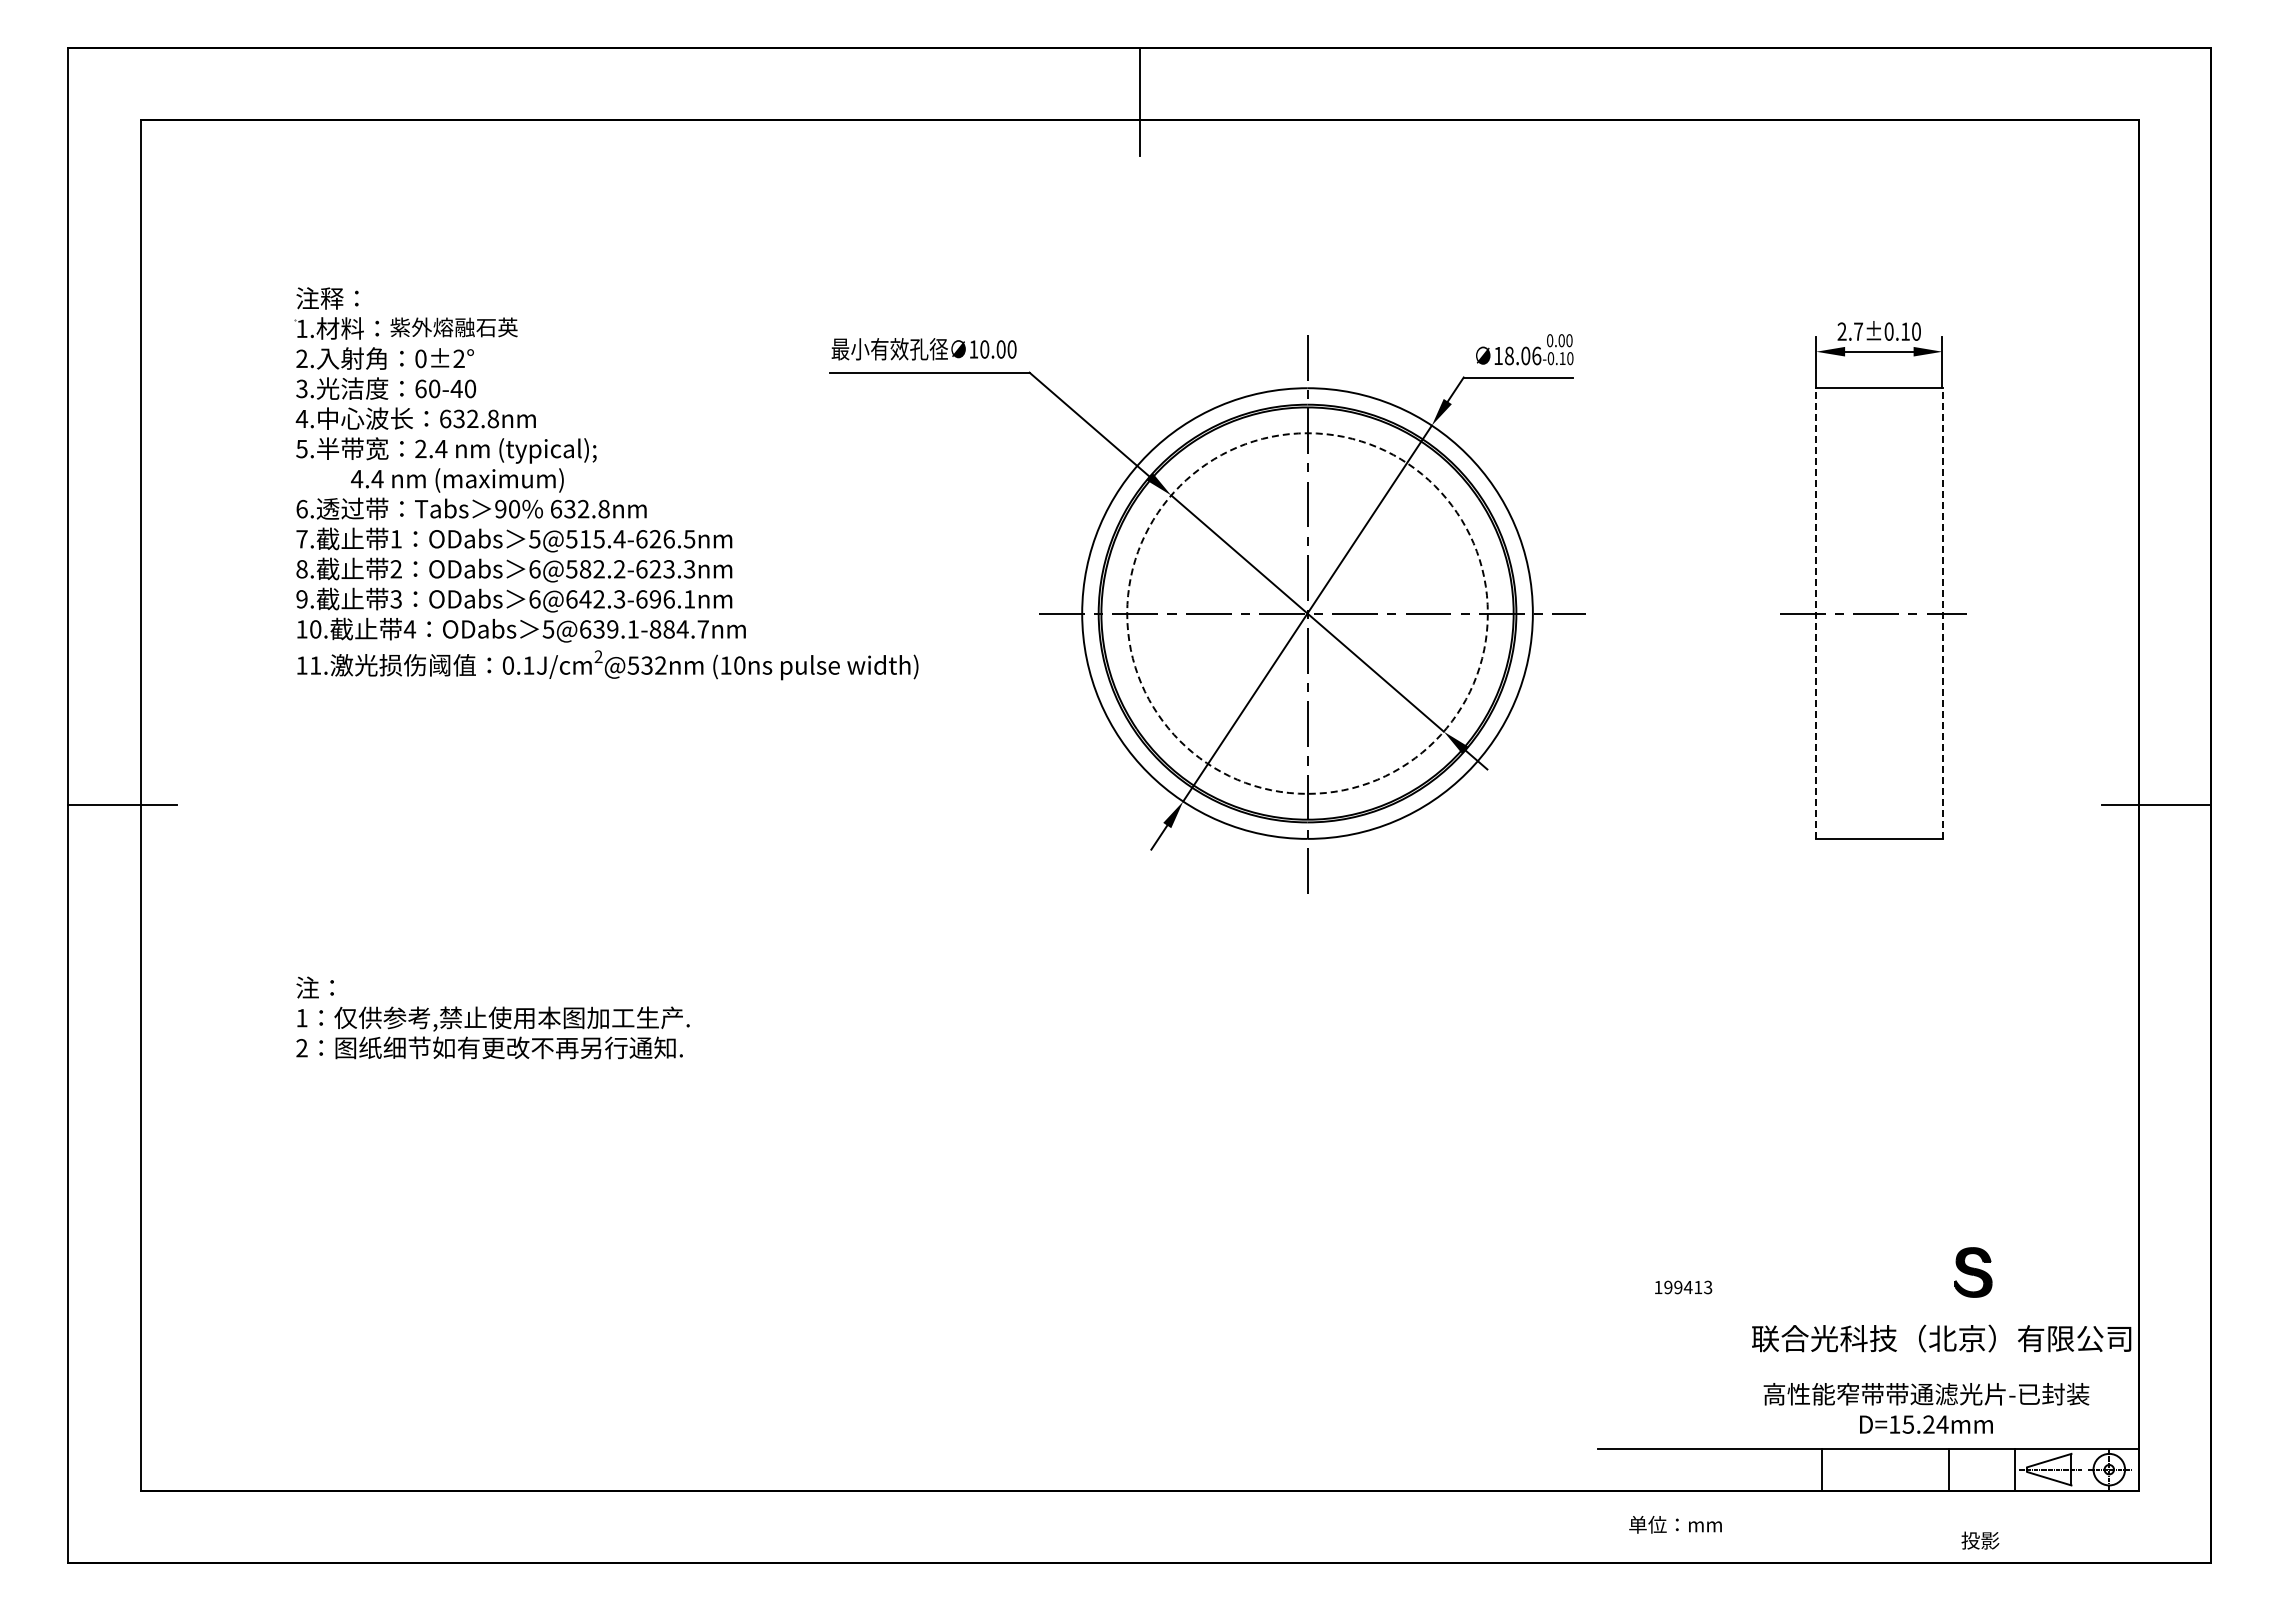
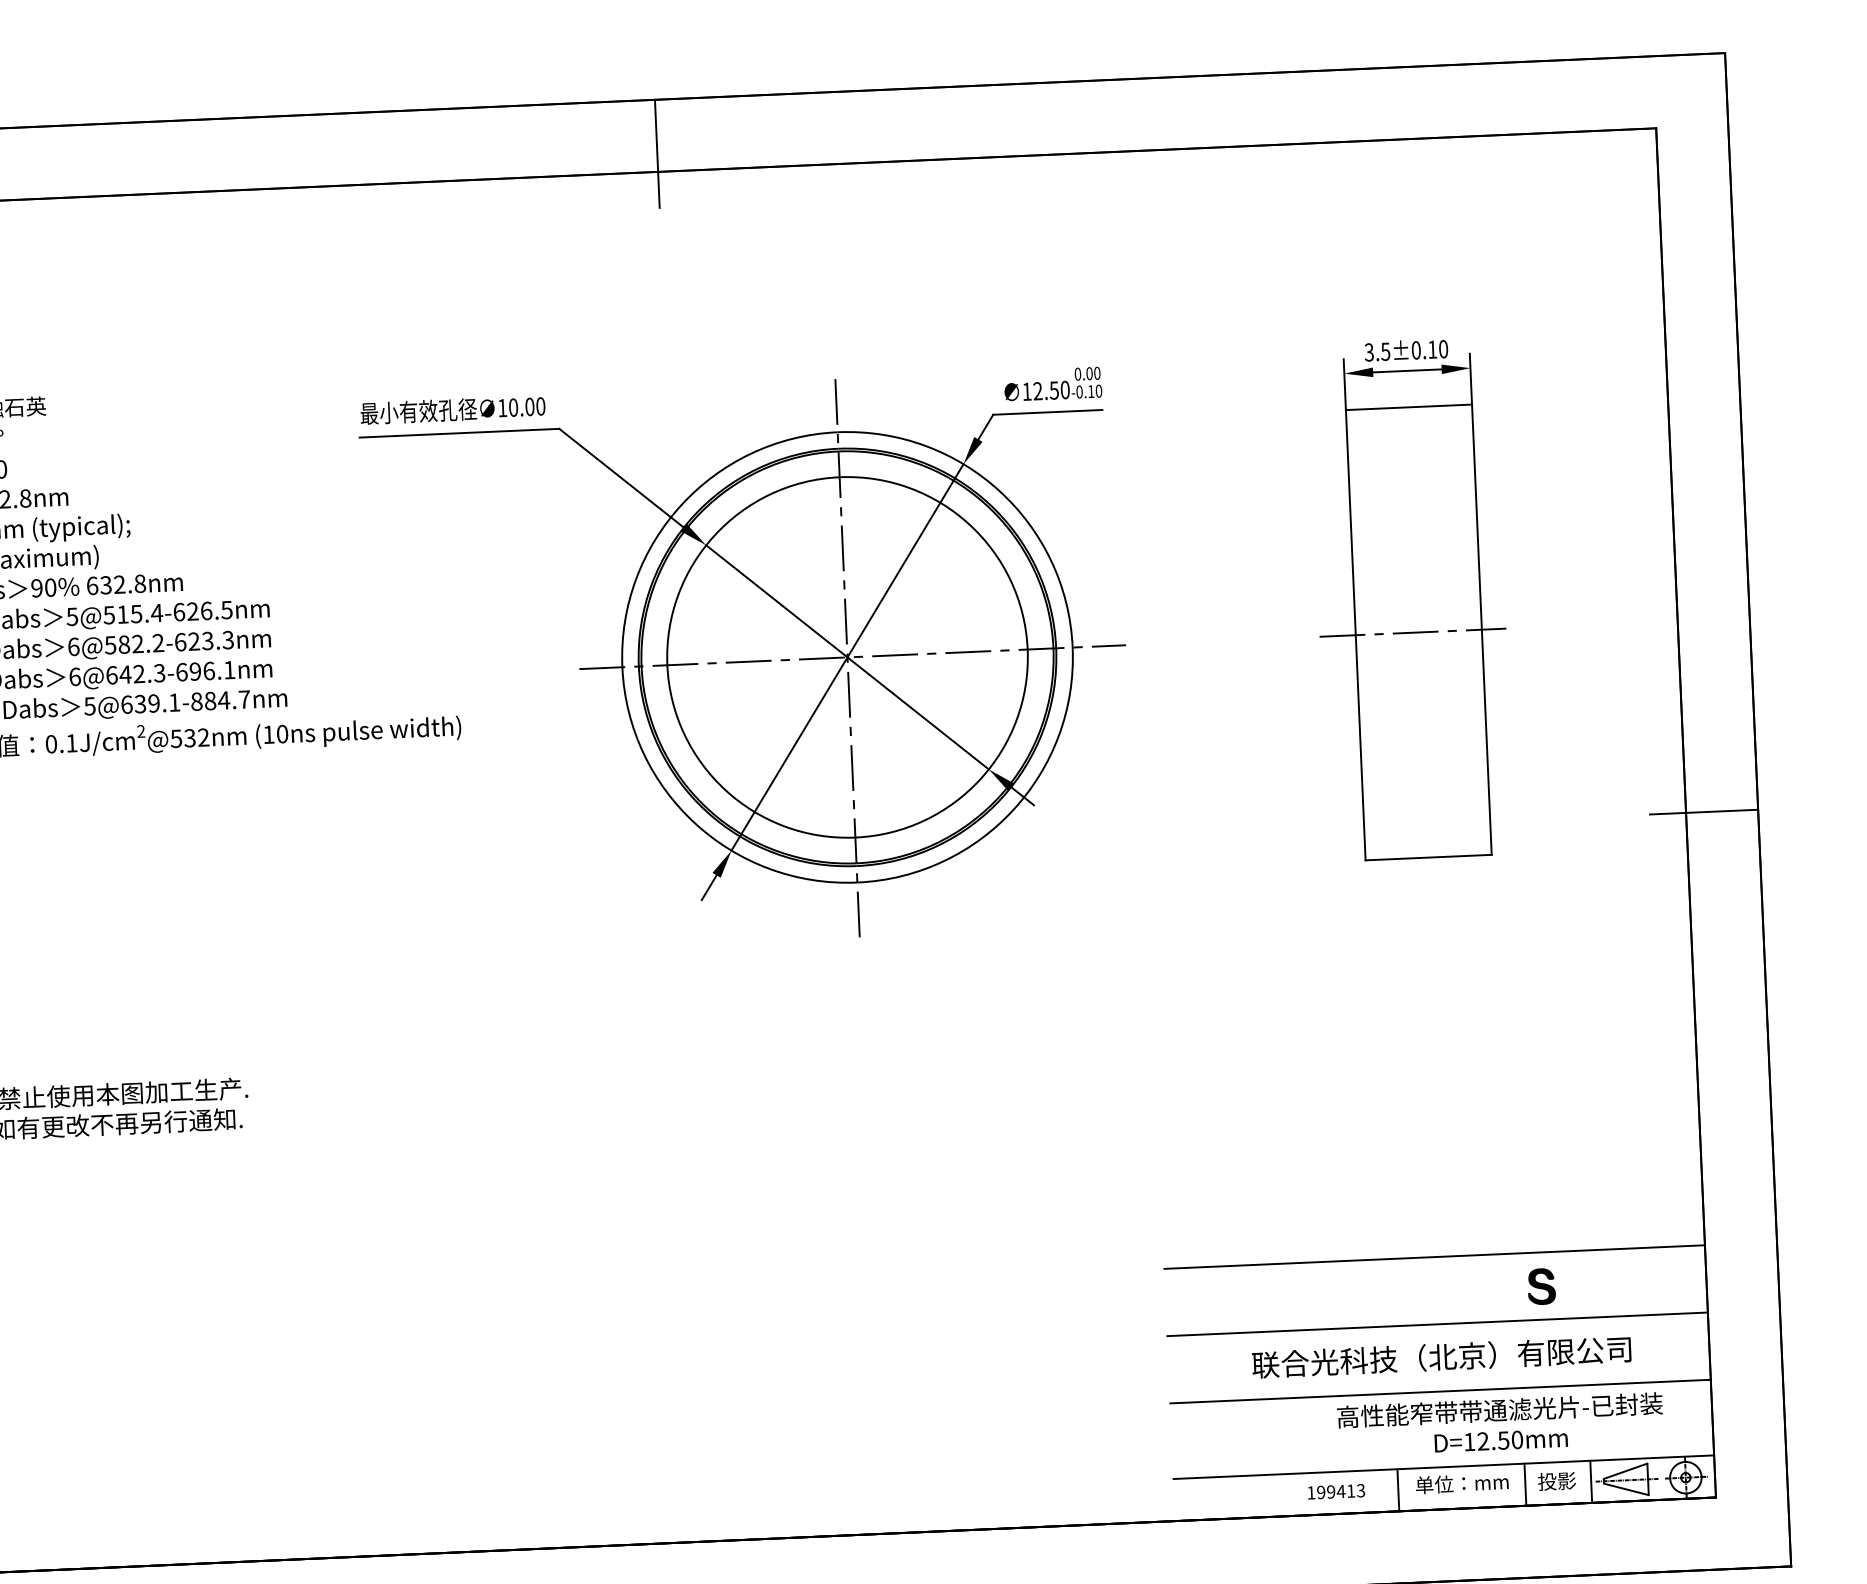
text: (1850, 331) -> (1377, 351), 2.7±0.10 -> 3.5±0.10
text: (1522, 355) -> (1051, 390), 18.06 -> 12.50
circle: (1307, 613) -> (847, 657), dashed -> solid
line: (1816, 613) -> (1356, 635), dashed -> solid
line: (1942, 613) -> (1481, 629), dashed -> solid
line: (1867, 1238) -> (1434, 1257), added
part: (1973, 1272) -> (1541, 1286), size x0.71
text: (1683, 1287) -> (1336, 1491), moved
line: (1867, 1305) -> (1437, 1324), added
text: (1941, 1338) -> (1441, 1357), moved
line: (1867, 1372) -> (1440, 1391), added
text: (1925, 1424) -> (1500, 1440), D=15.24mm -> D=12.50mm
text: (1675, 1524) -> (1462, 1483), moved
text: (1980, 1540) -> (1557, 1481), moved

